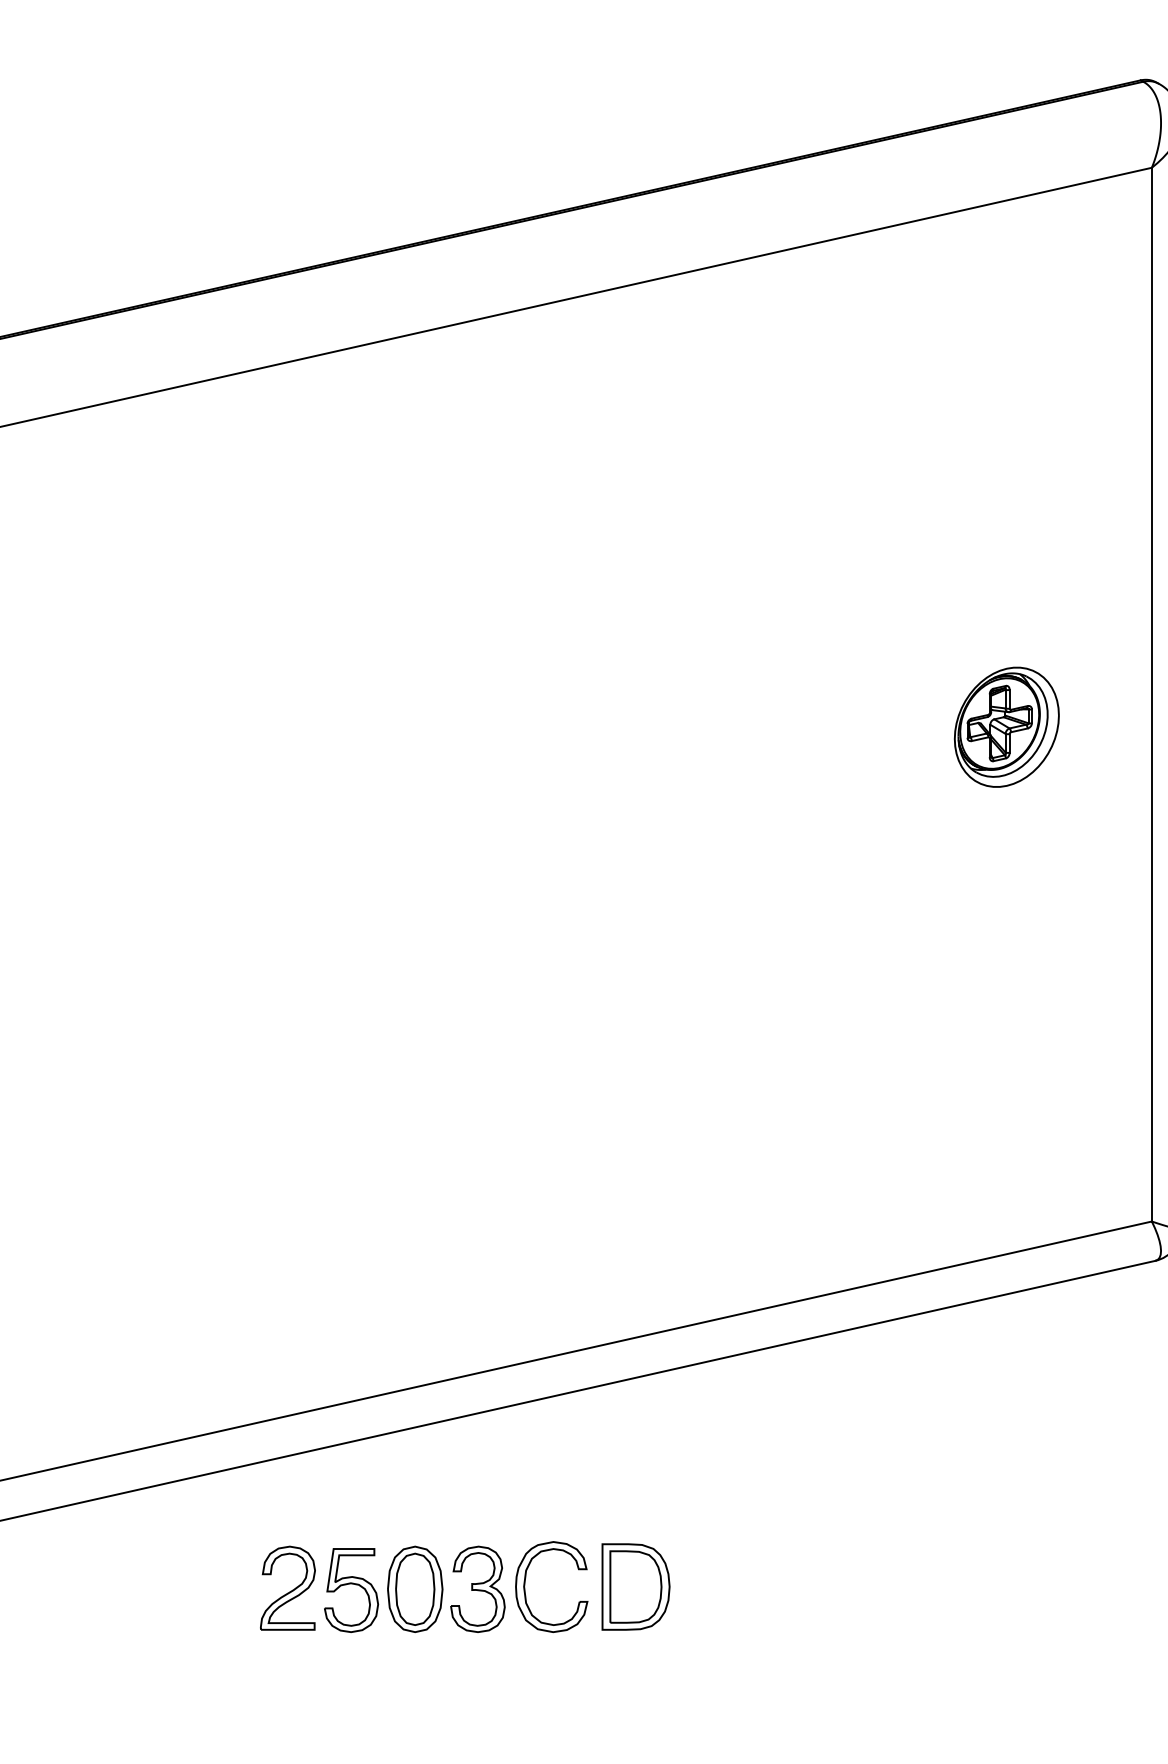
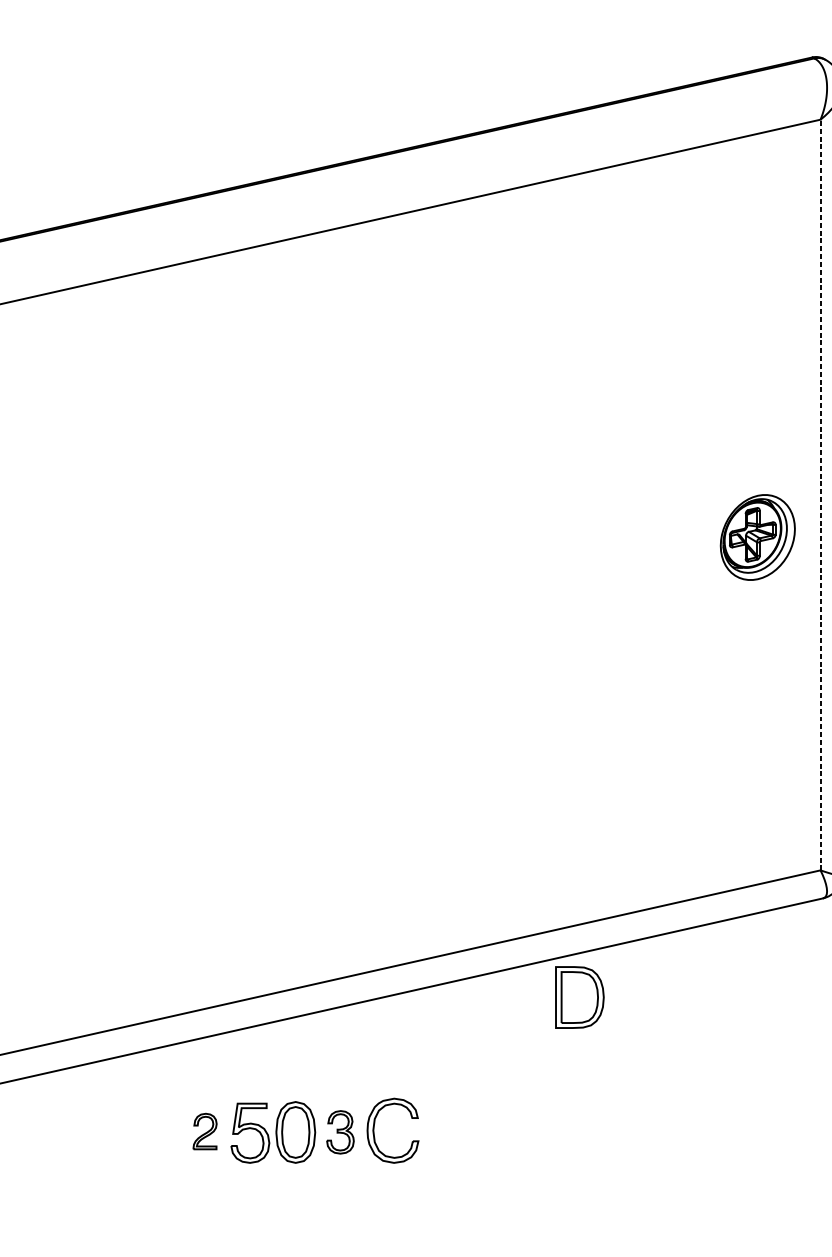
line: (1151, 694) -> (820, 494), solid -> dashed
part: (1006, 726) -> (757, 536), moved
part: (635, 1586) -> (579, 997), moved
part: (287, 1587) -> (204, 1131), size x0.6
part: (477, 1588) -> (340, 1131), size x0.7

